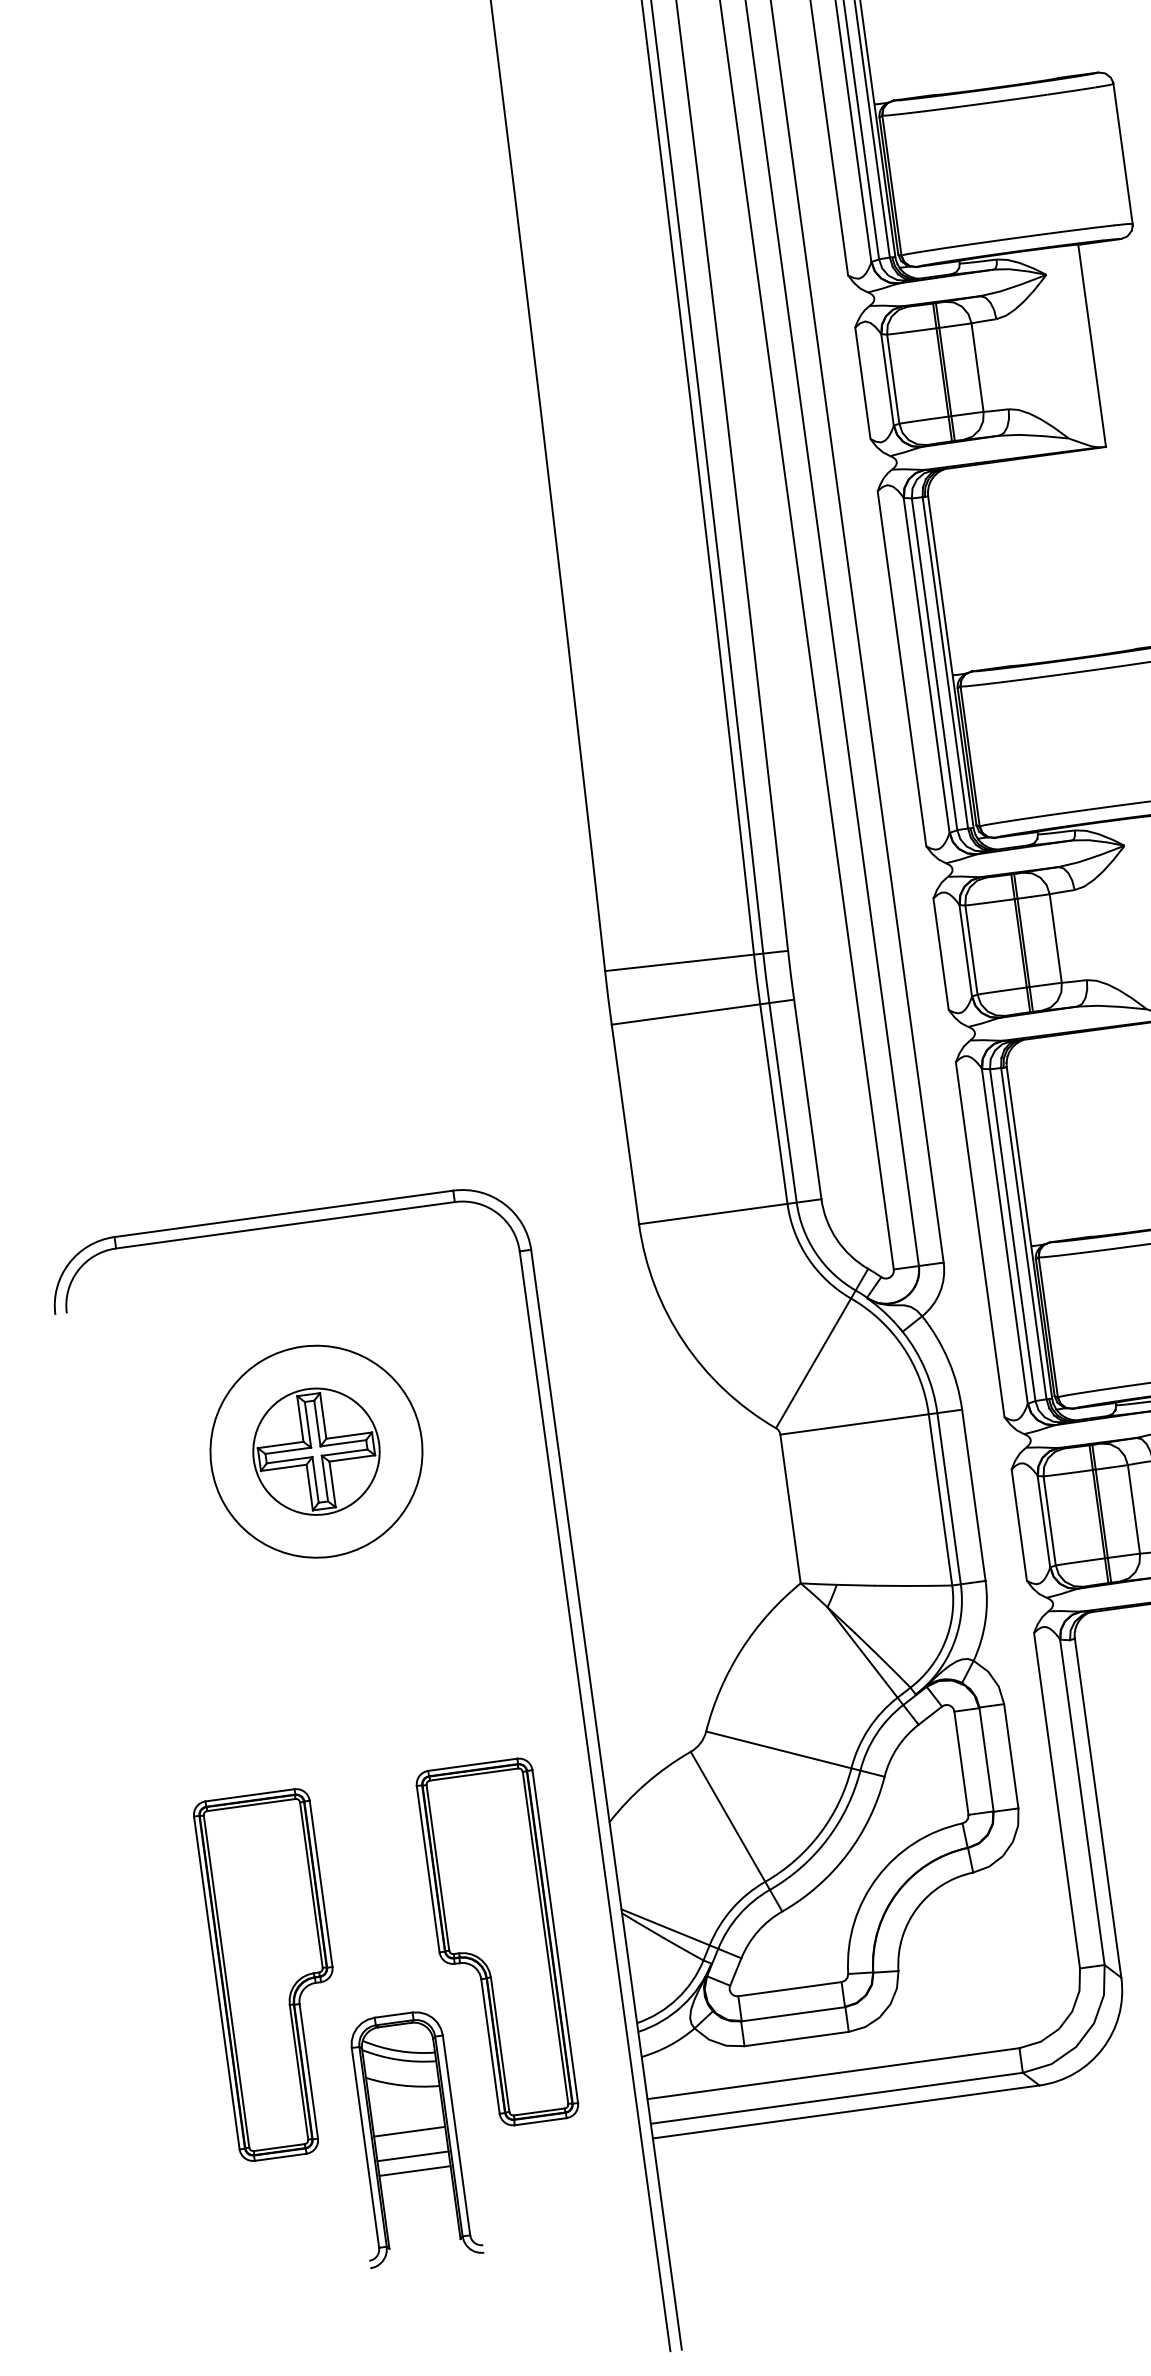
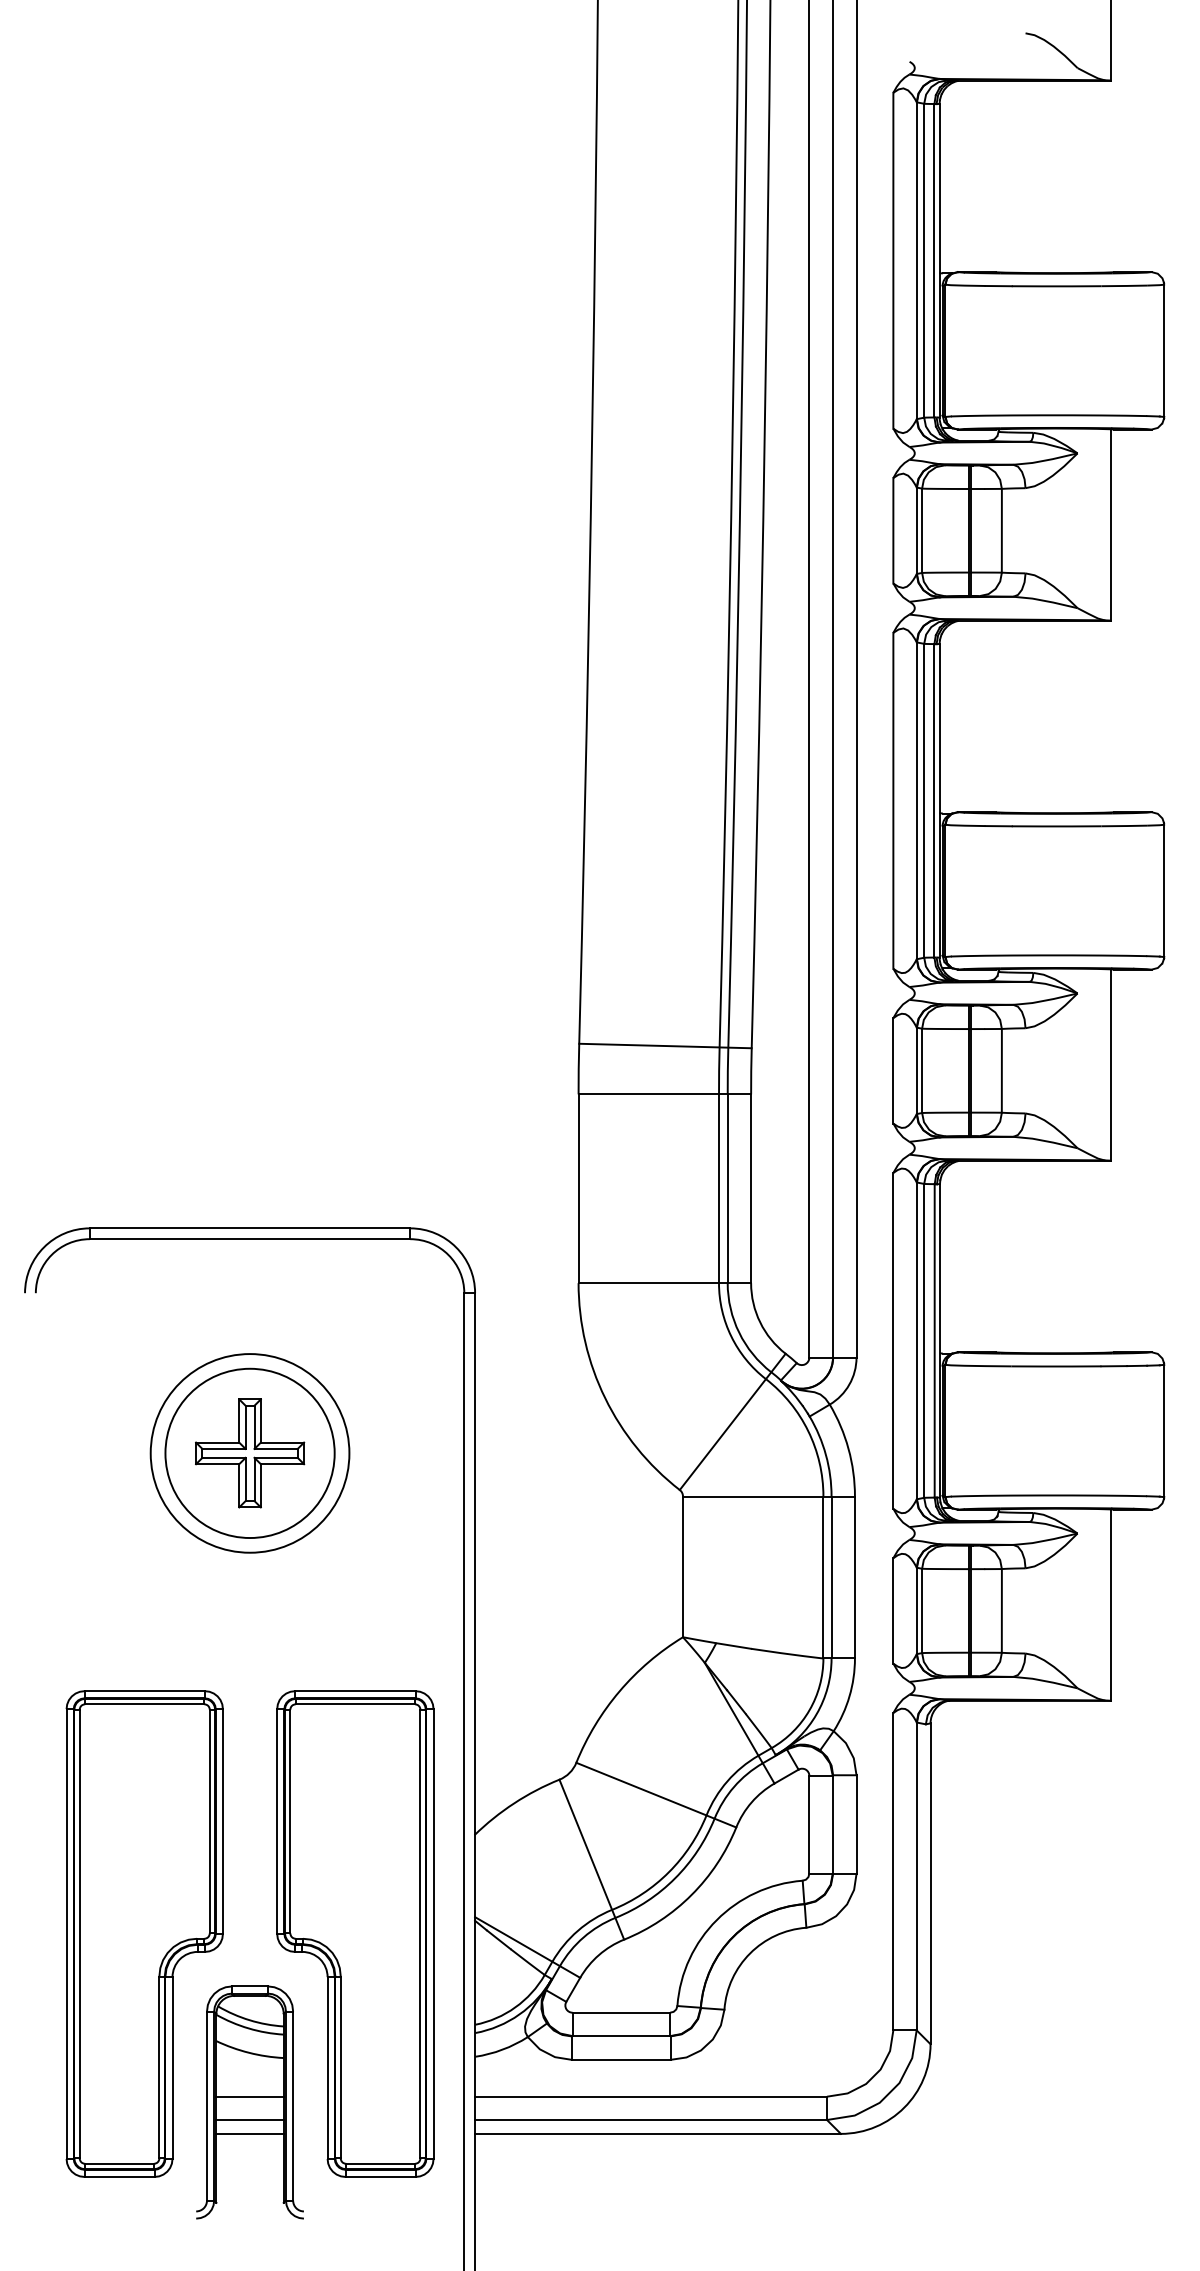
circle: (315, 1451) -> (249, 1453), size x1.43
part: (497, 1943) -> (355, 1933), size x1.43
part: (274, 1974) -> (144, 1933), size x1.43

